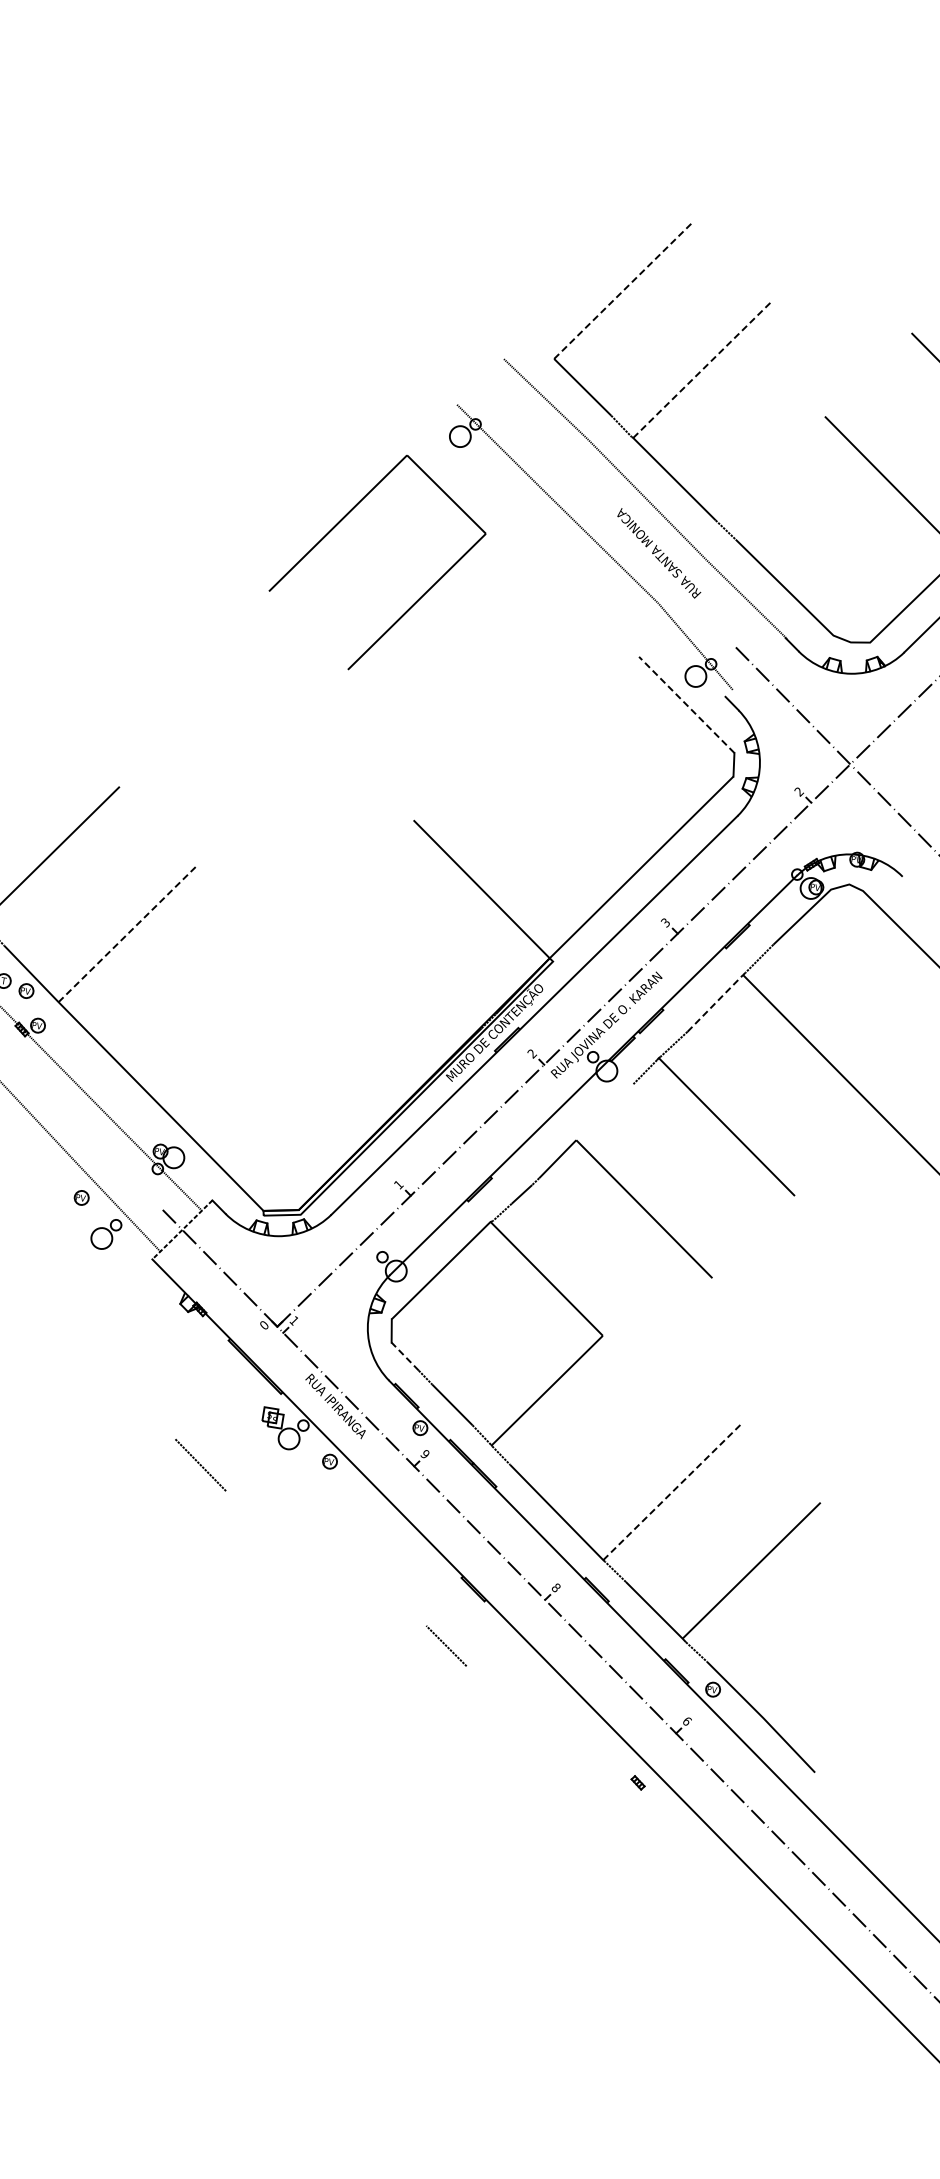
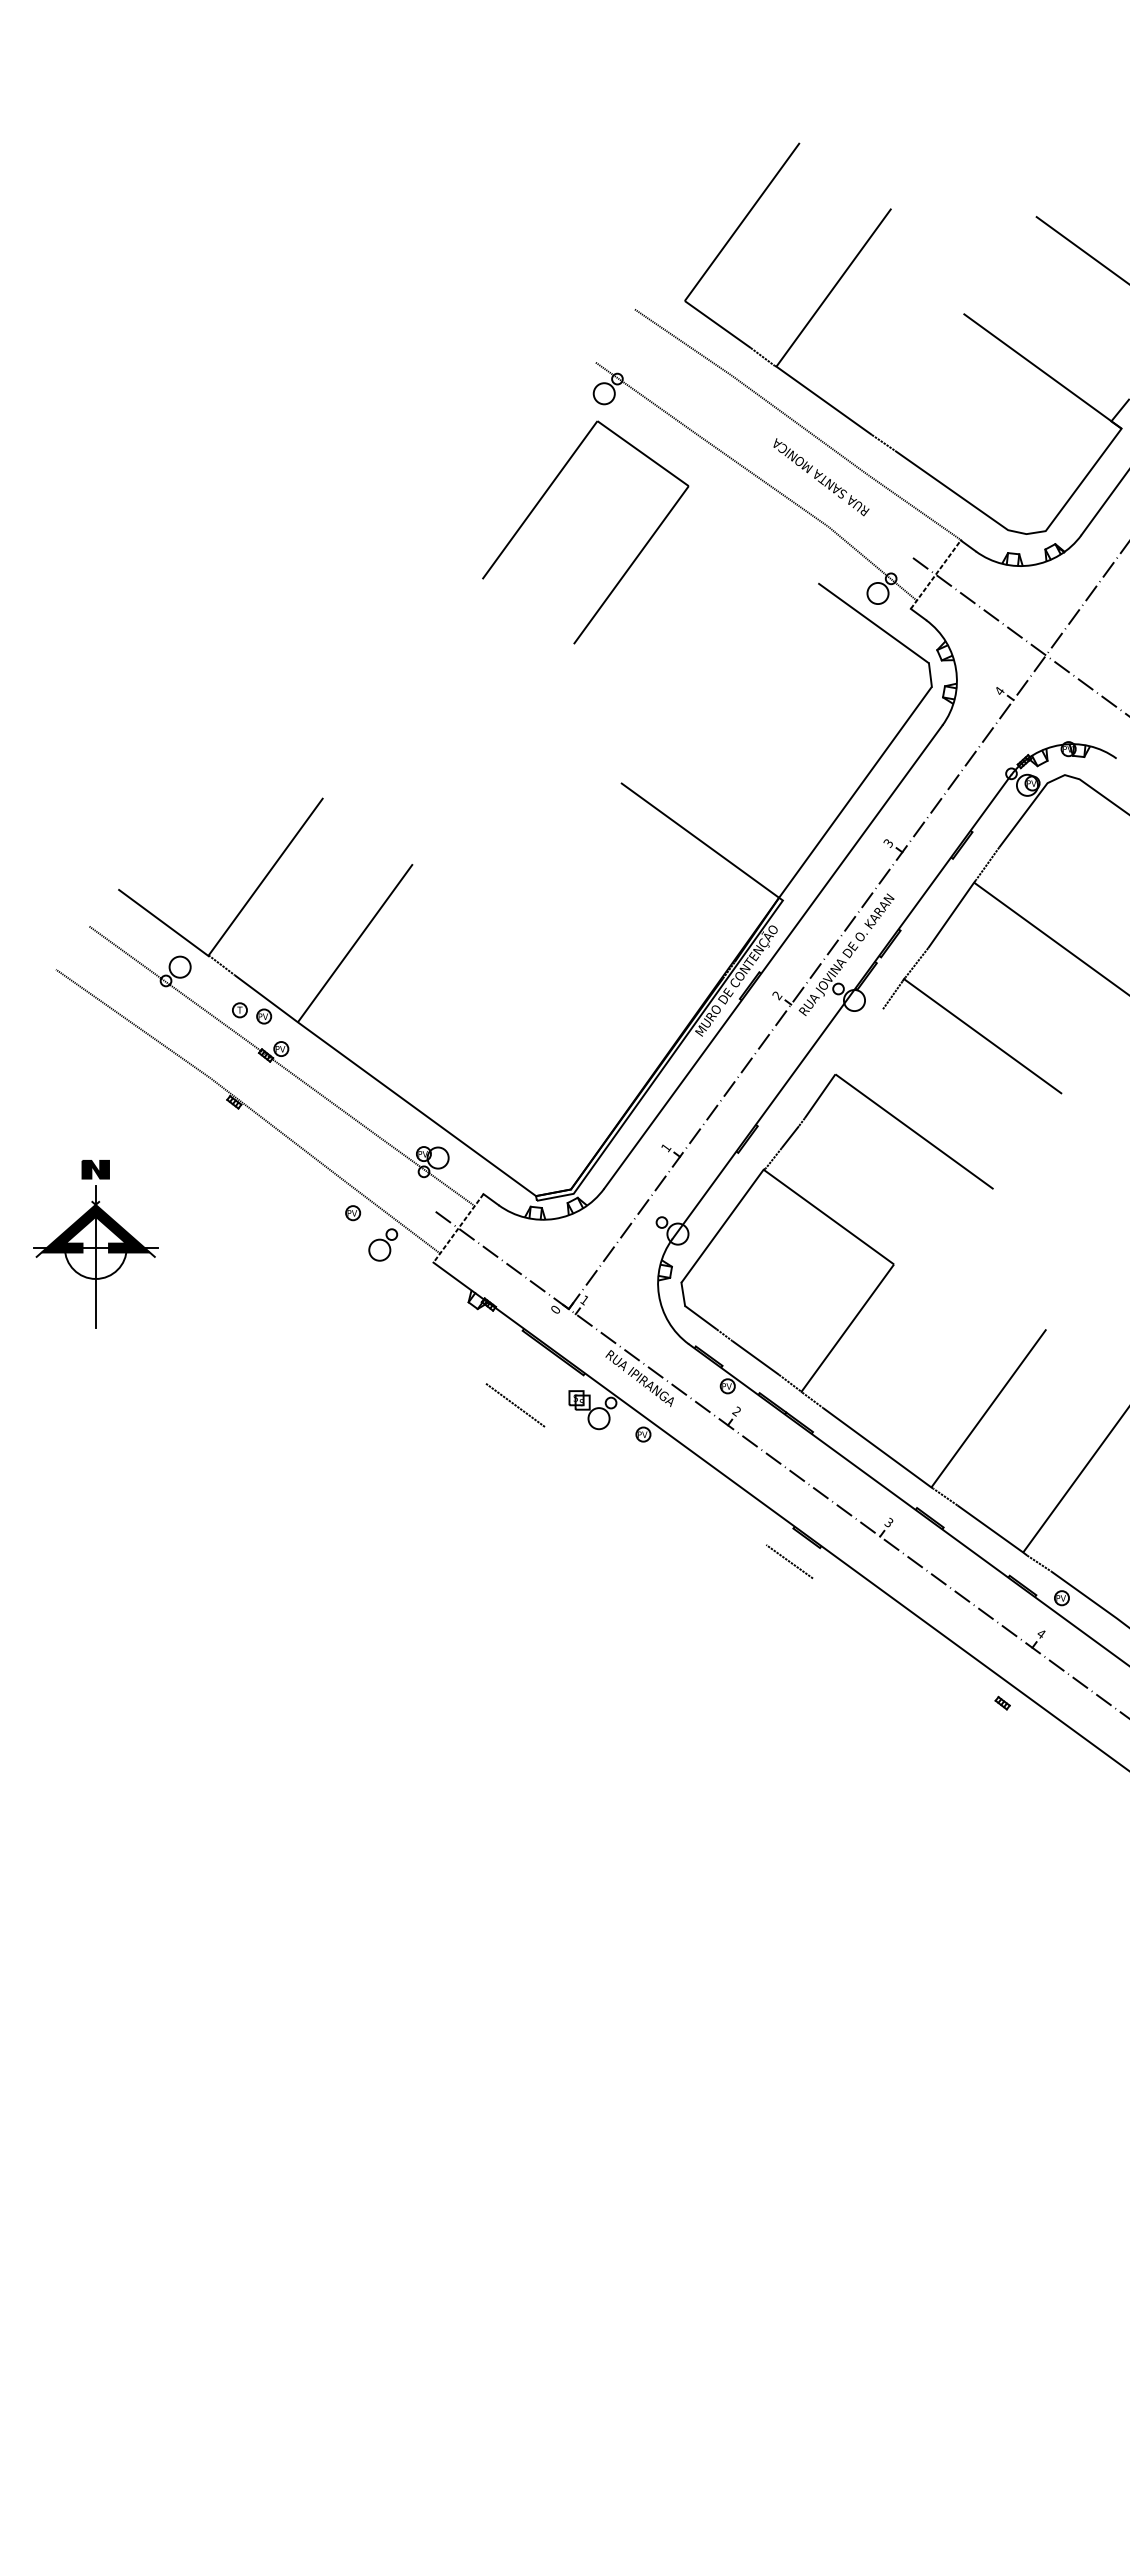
line: (623, 291) -> (742, 222), dashed -> solid
line: (701, 369) -> (833, 287), dashed -> solid
part: (338, 524) -> (540, 501), moved
line: (755, 667) -> (935, 574), added
line: (686, 705) -> (873, 623), dashed -> solid
text: (798, 792) -> (999, 691), 2 -> 4
line: (127, 934) -> (355, 943), dashed -> solid
line: (716, 1001) -> (952, 913), dashed -> solid
line: (404, 1356) -> (700, 1317), dashed -> solid
text: (424, 1454) -> (736, 1411), 9 -> 2
line: (200, 1465) -> (515, 1405), moved
line: (671, 1492) -> (988, 1408), dashed -> solid
text: (555, 1587) -> (888, 1522), 8 -> 3
line: (446, 1645) -> (789, 1561), moved
text: (687, 1720) -> (1041, 1633), 6 -> 4

